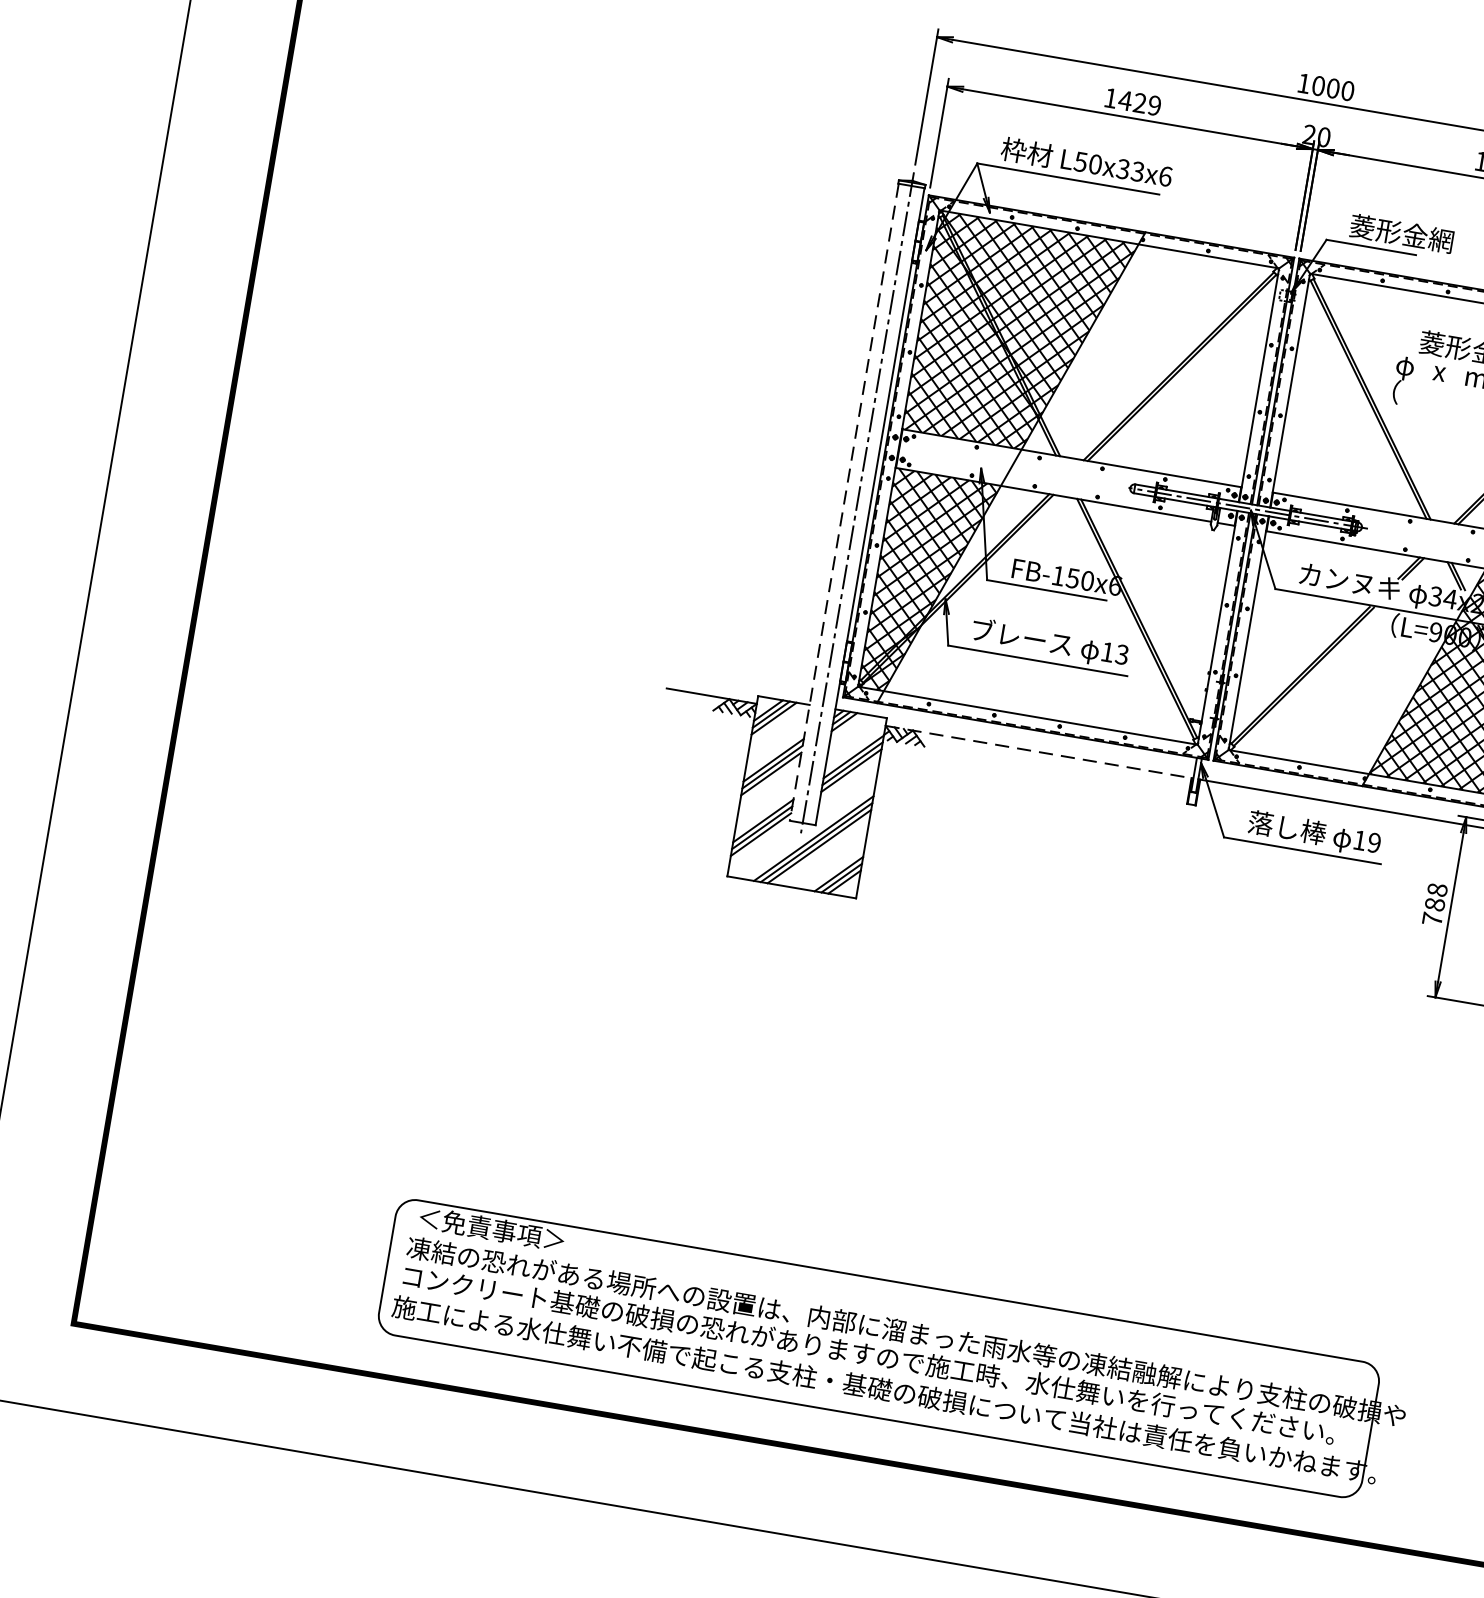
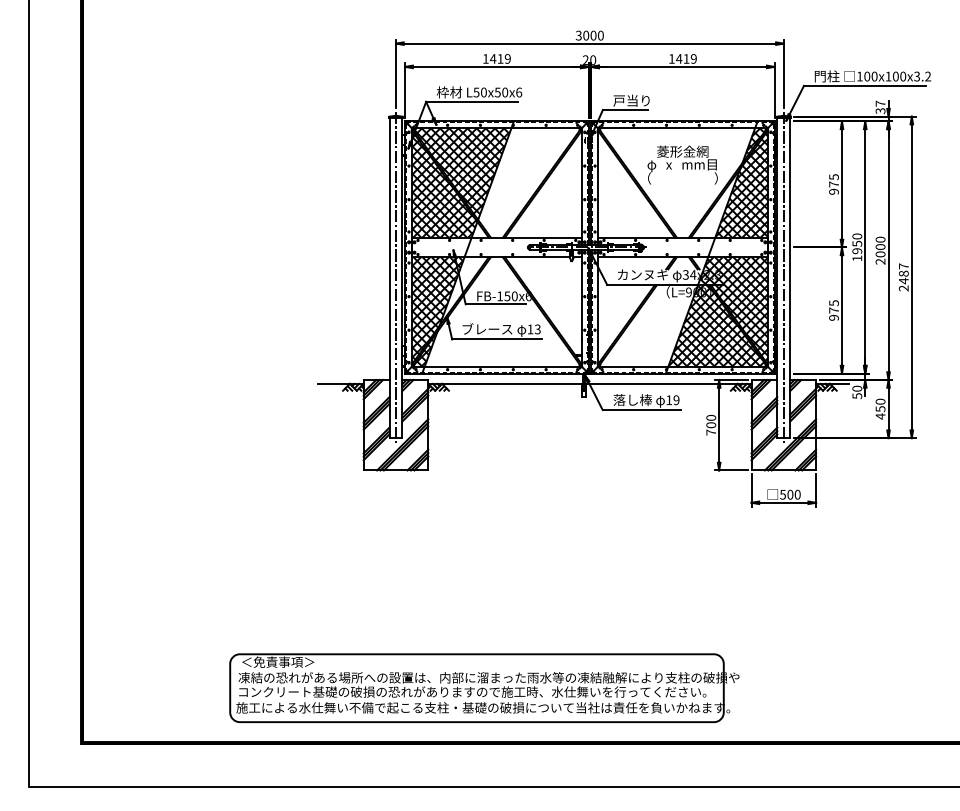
text: (1303, 83) -> (578, 35), 1000 -> 3000
text: (1140, 102) -> (500, 58), 1429 -> 1419
text: (1130, 170) -> (501, 92), L50x33x6 -> L50x50x6
text: (1400, 232) -> (638, 100), 菱形金網 -> 戸当り
line: (844, 502) -> (389, 278), dashed -> solid
line: (1041, 751) -> (506, 383), dashed -> solid
text: (1434, 896) -> (710, 421), 788 -> 700

